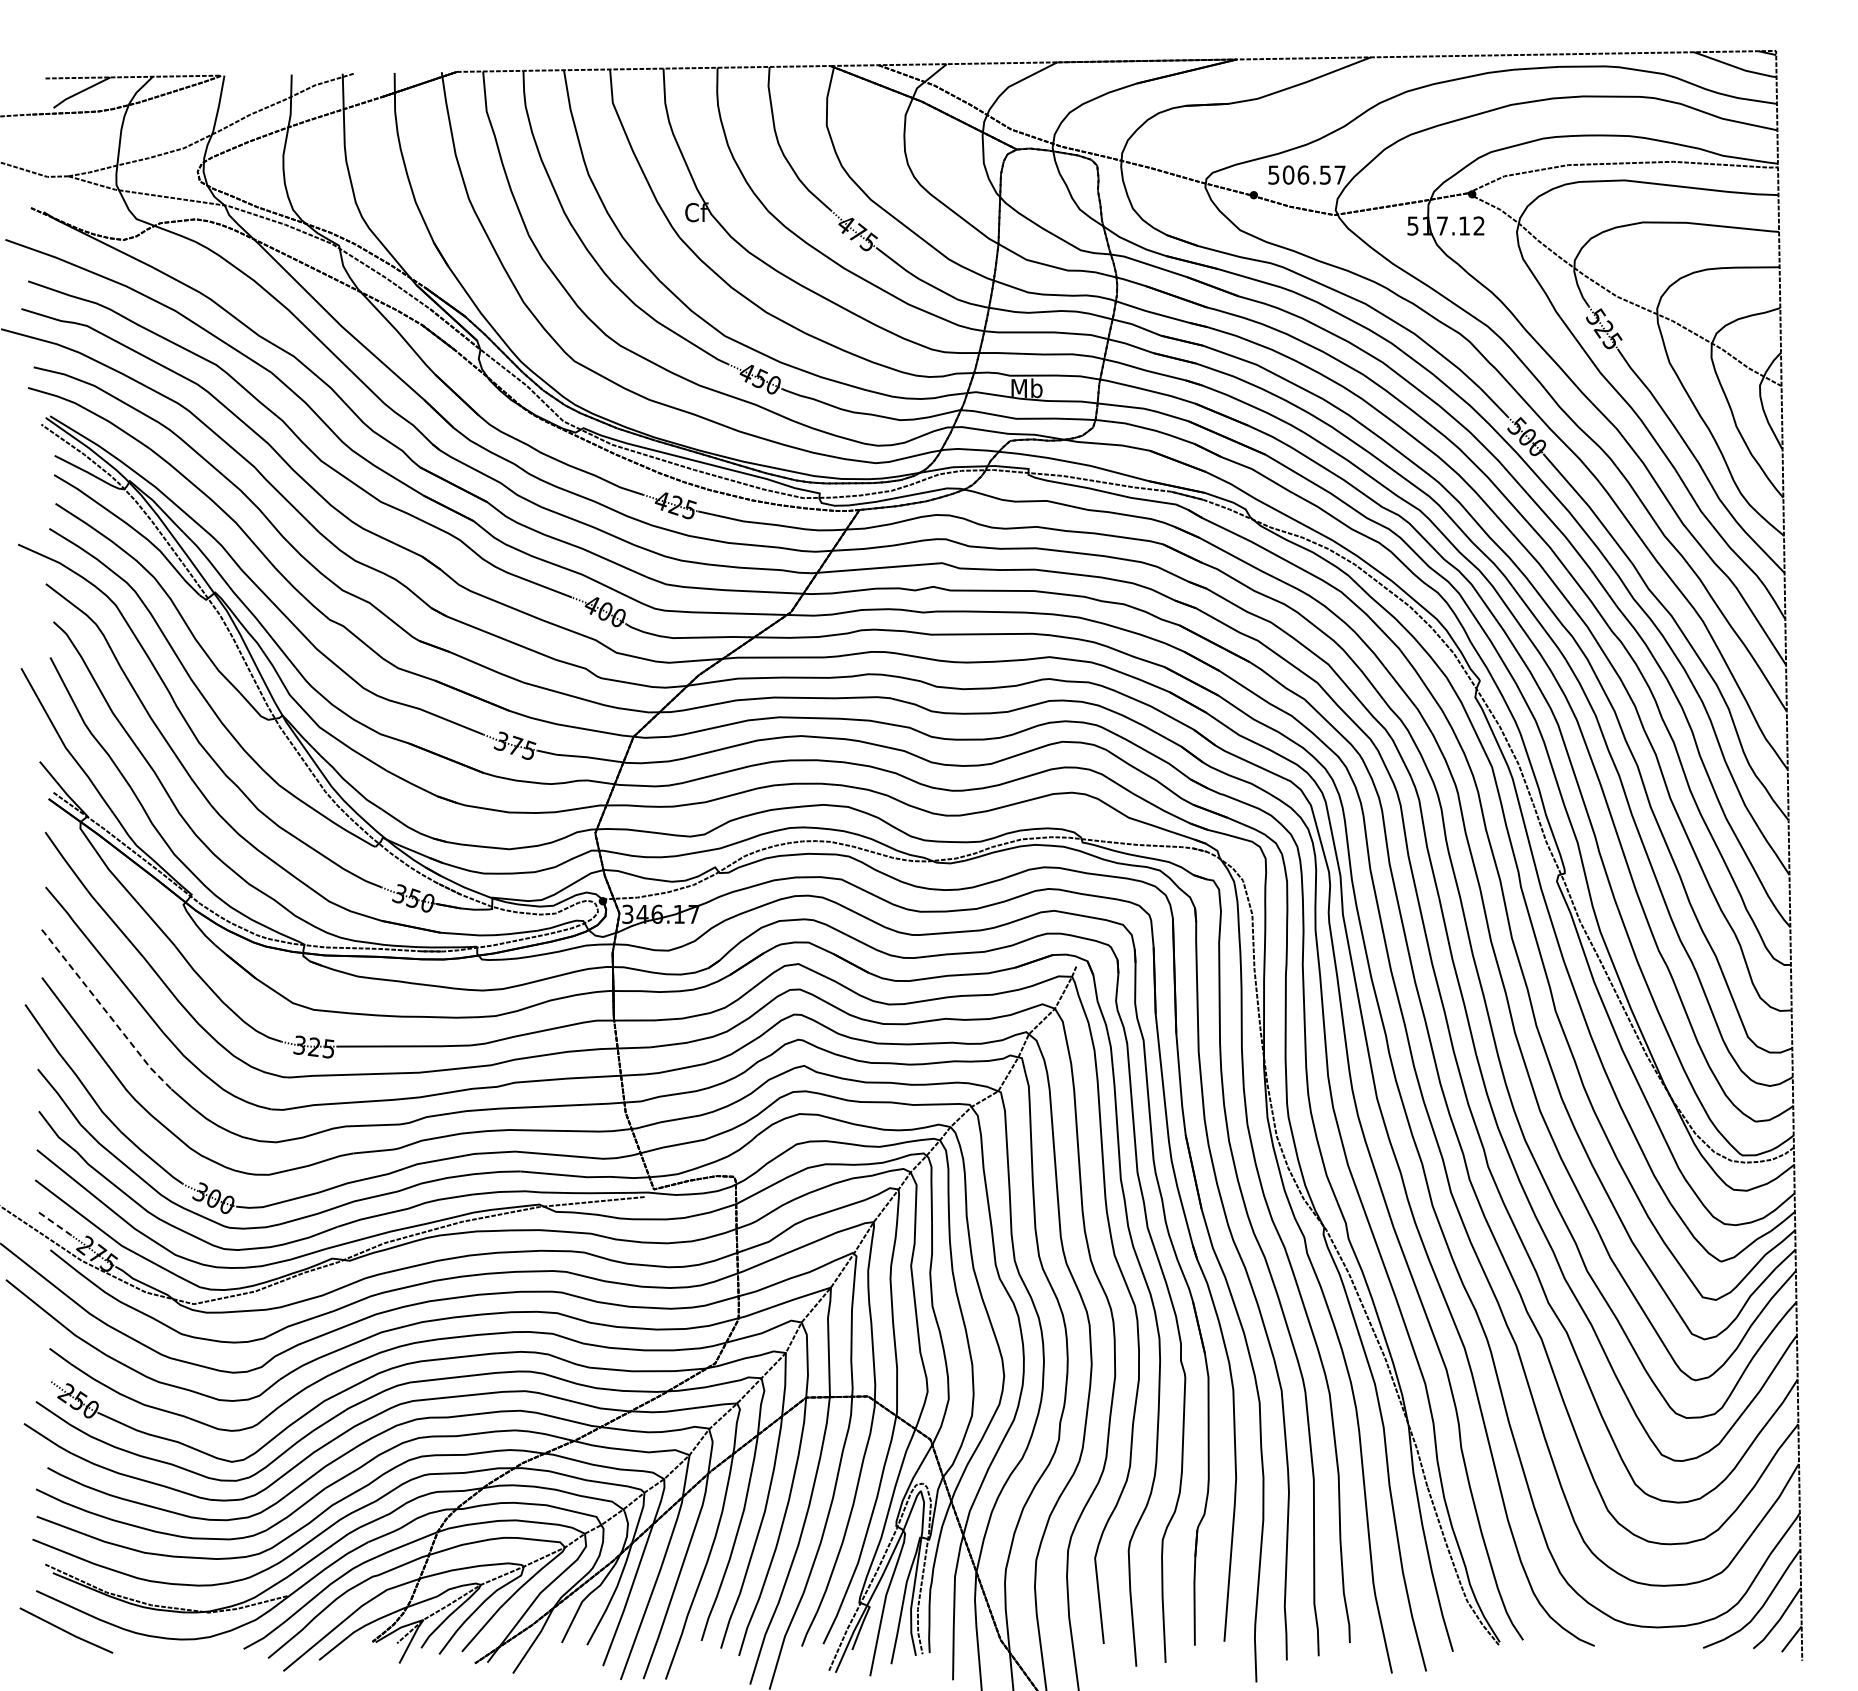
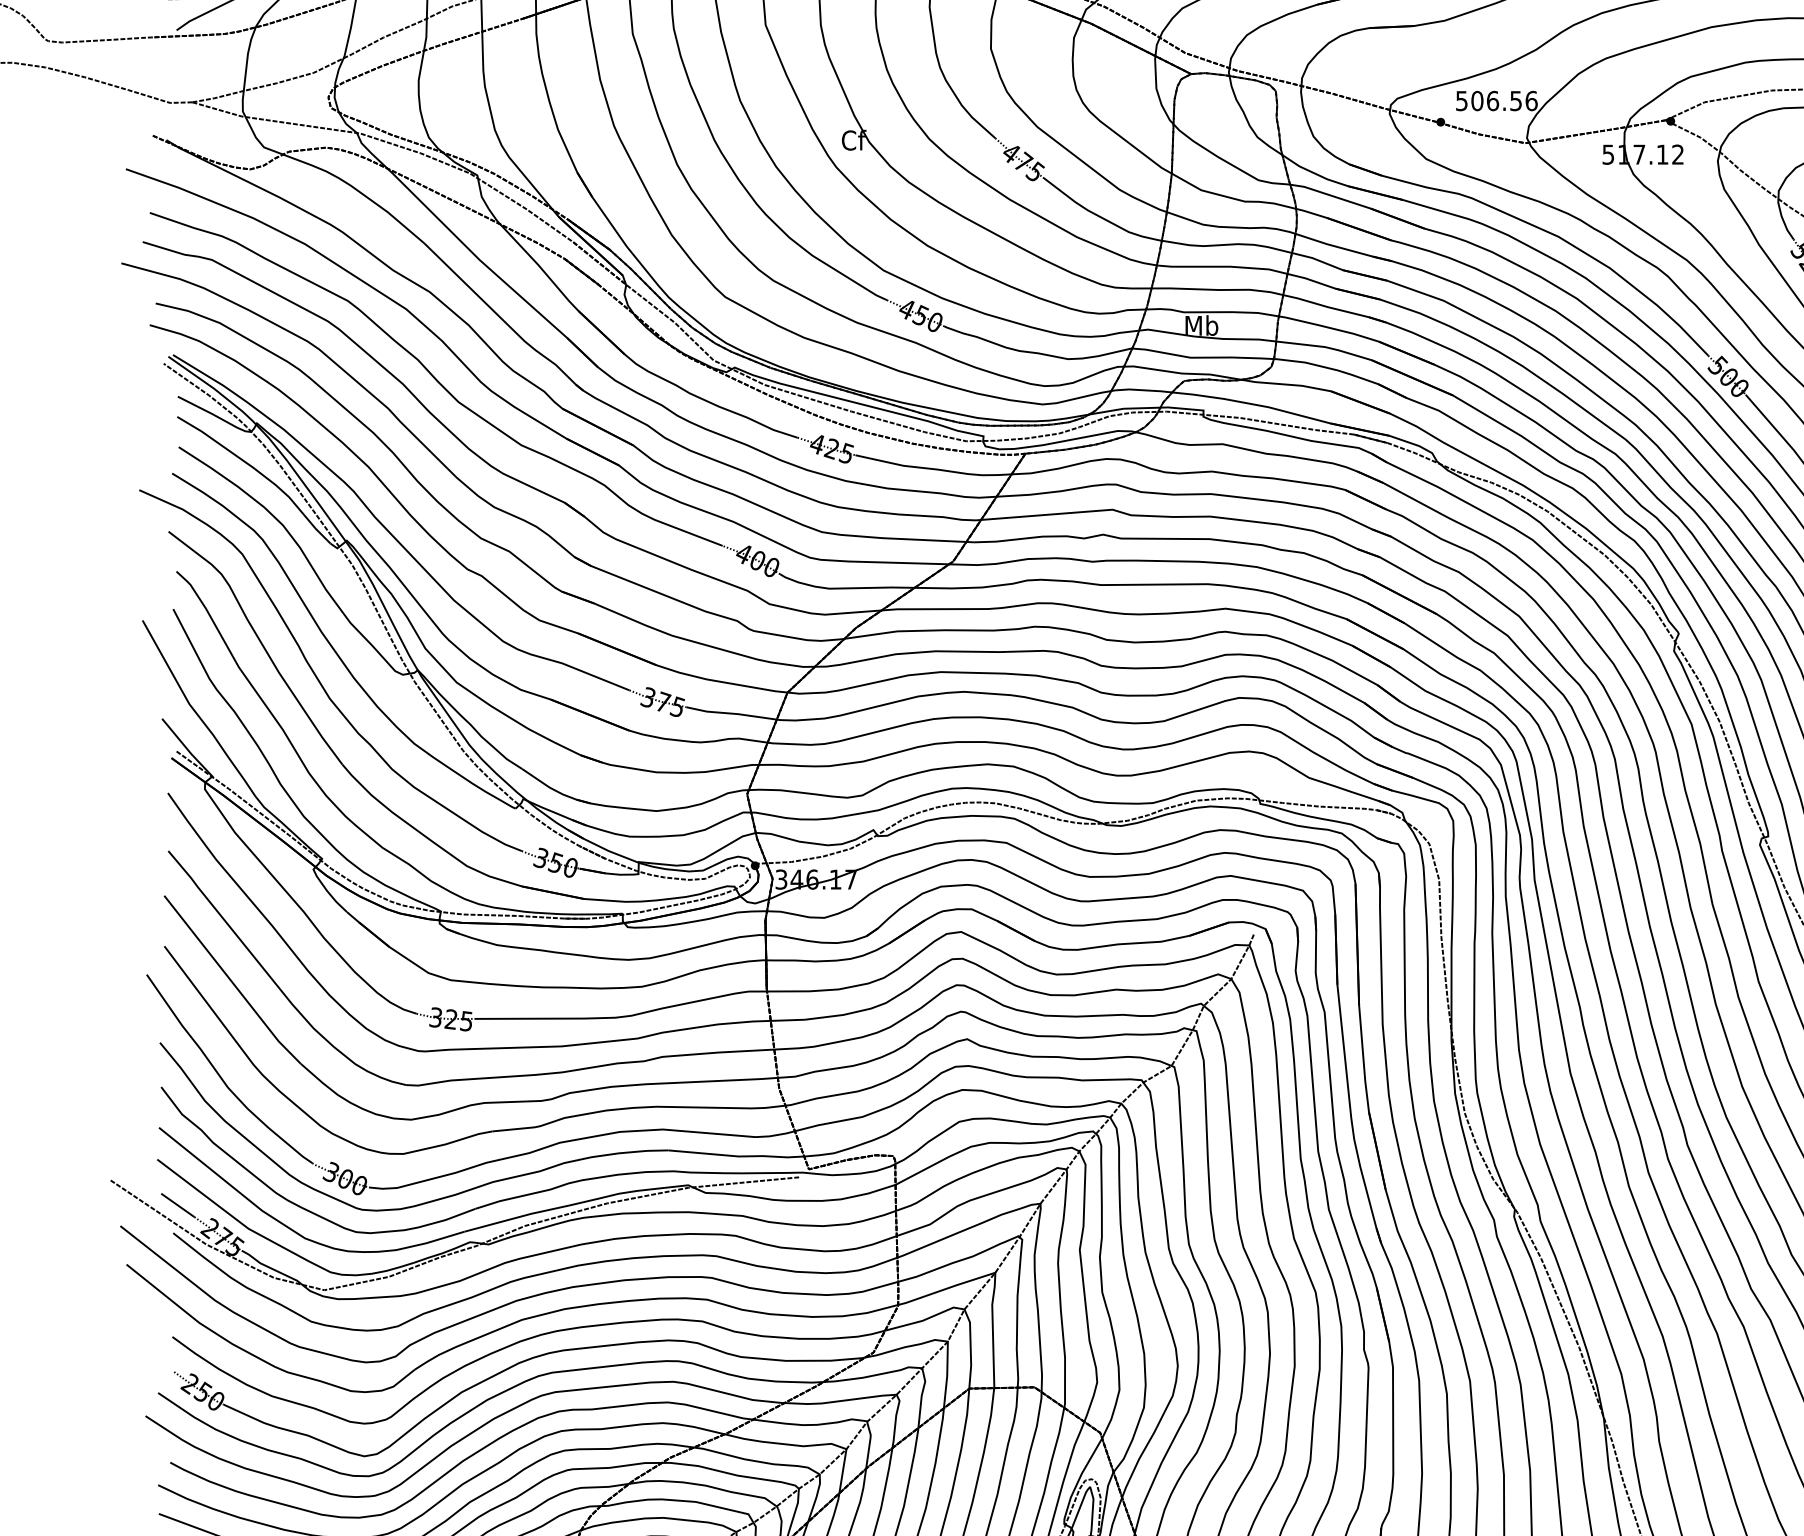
text: (1339, 174) -> (1530, 100), 506.57 -> 506.56
line: (106, 1011) -> (232, 981), dashed -> solid
line: (55, 1223) -> (178, 1205), dashed -> solid

